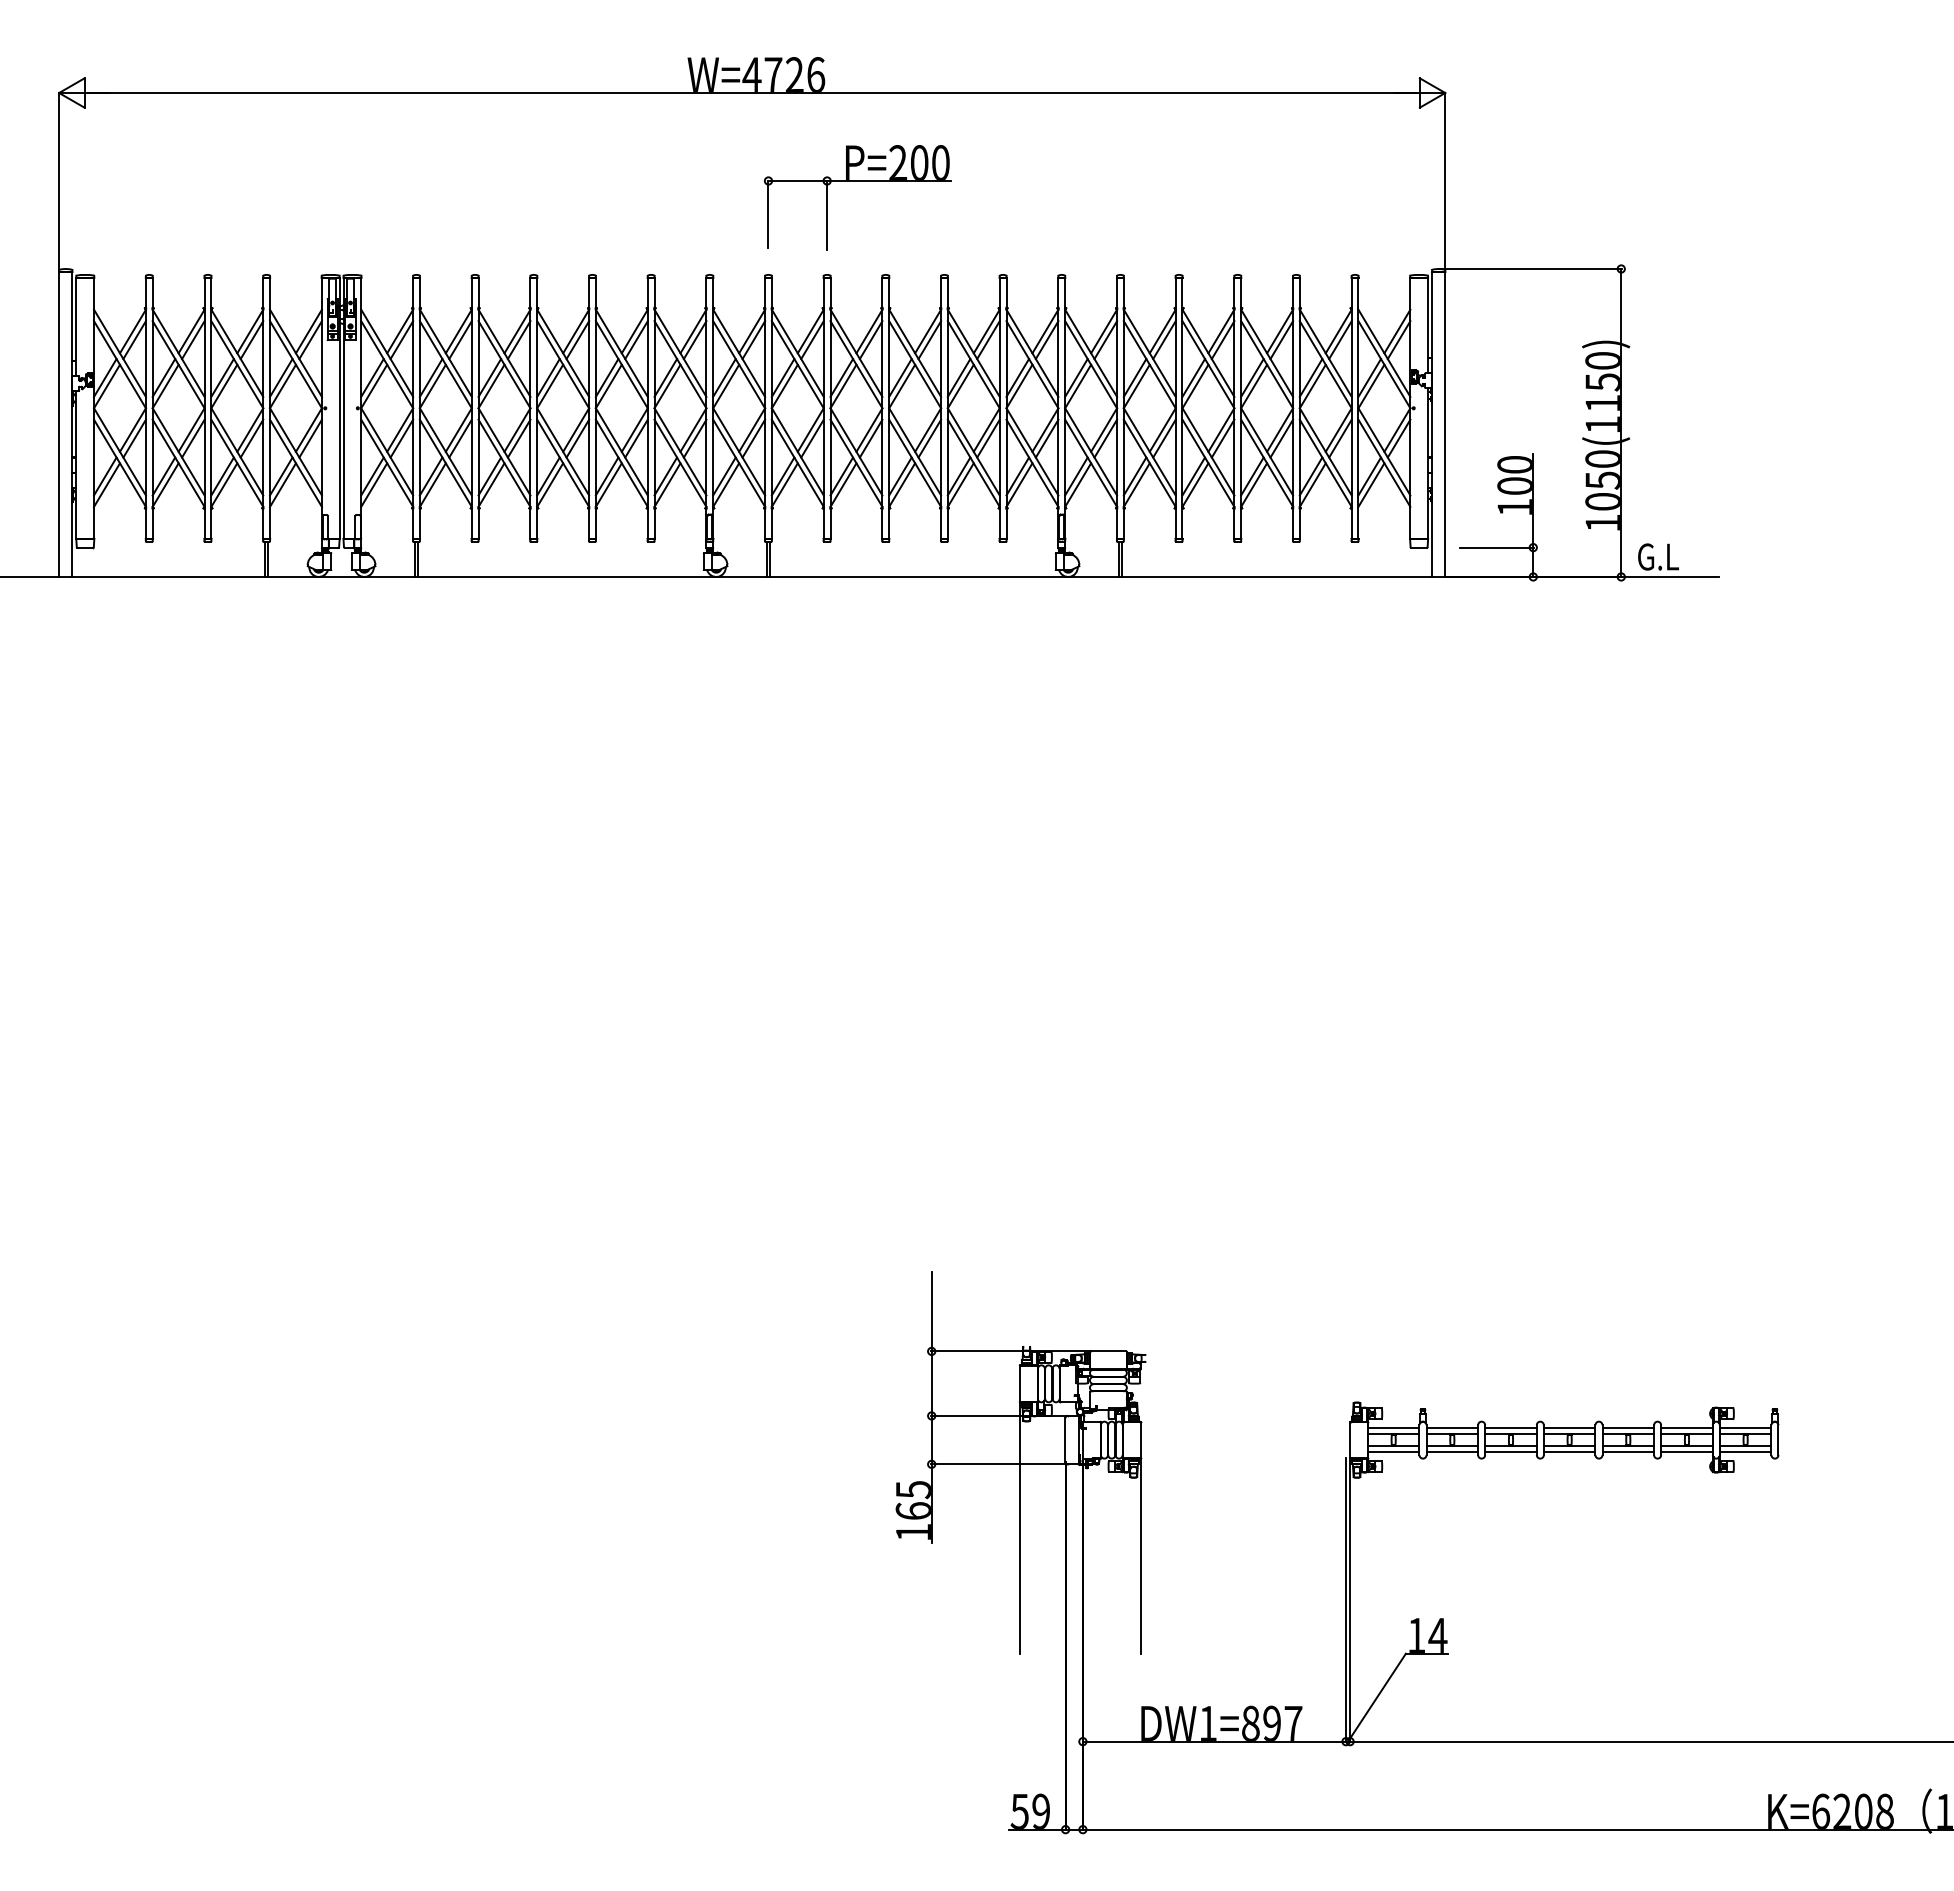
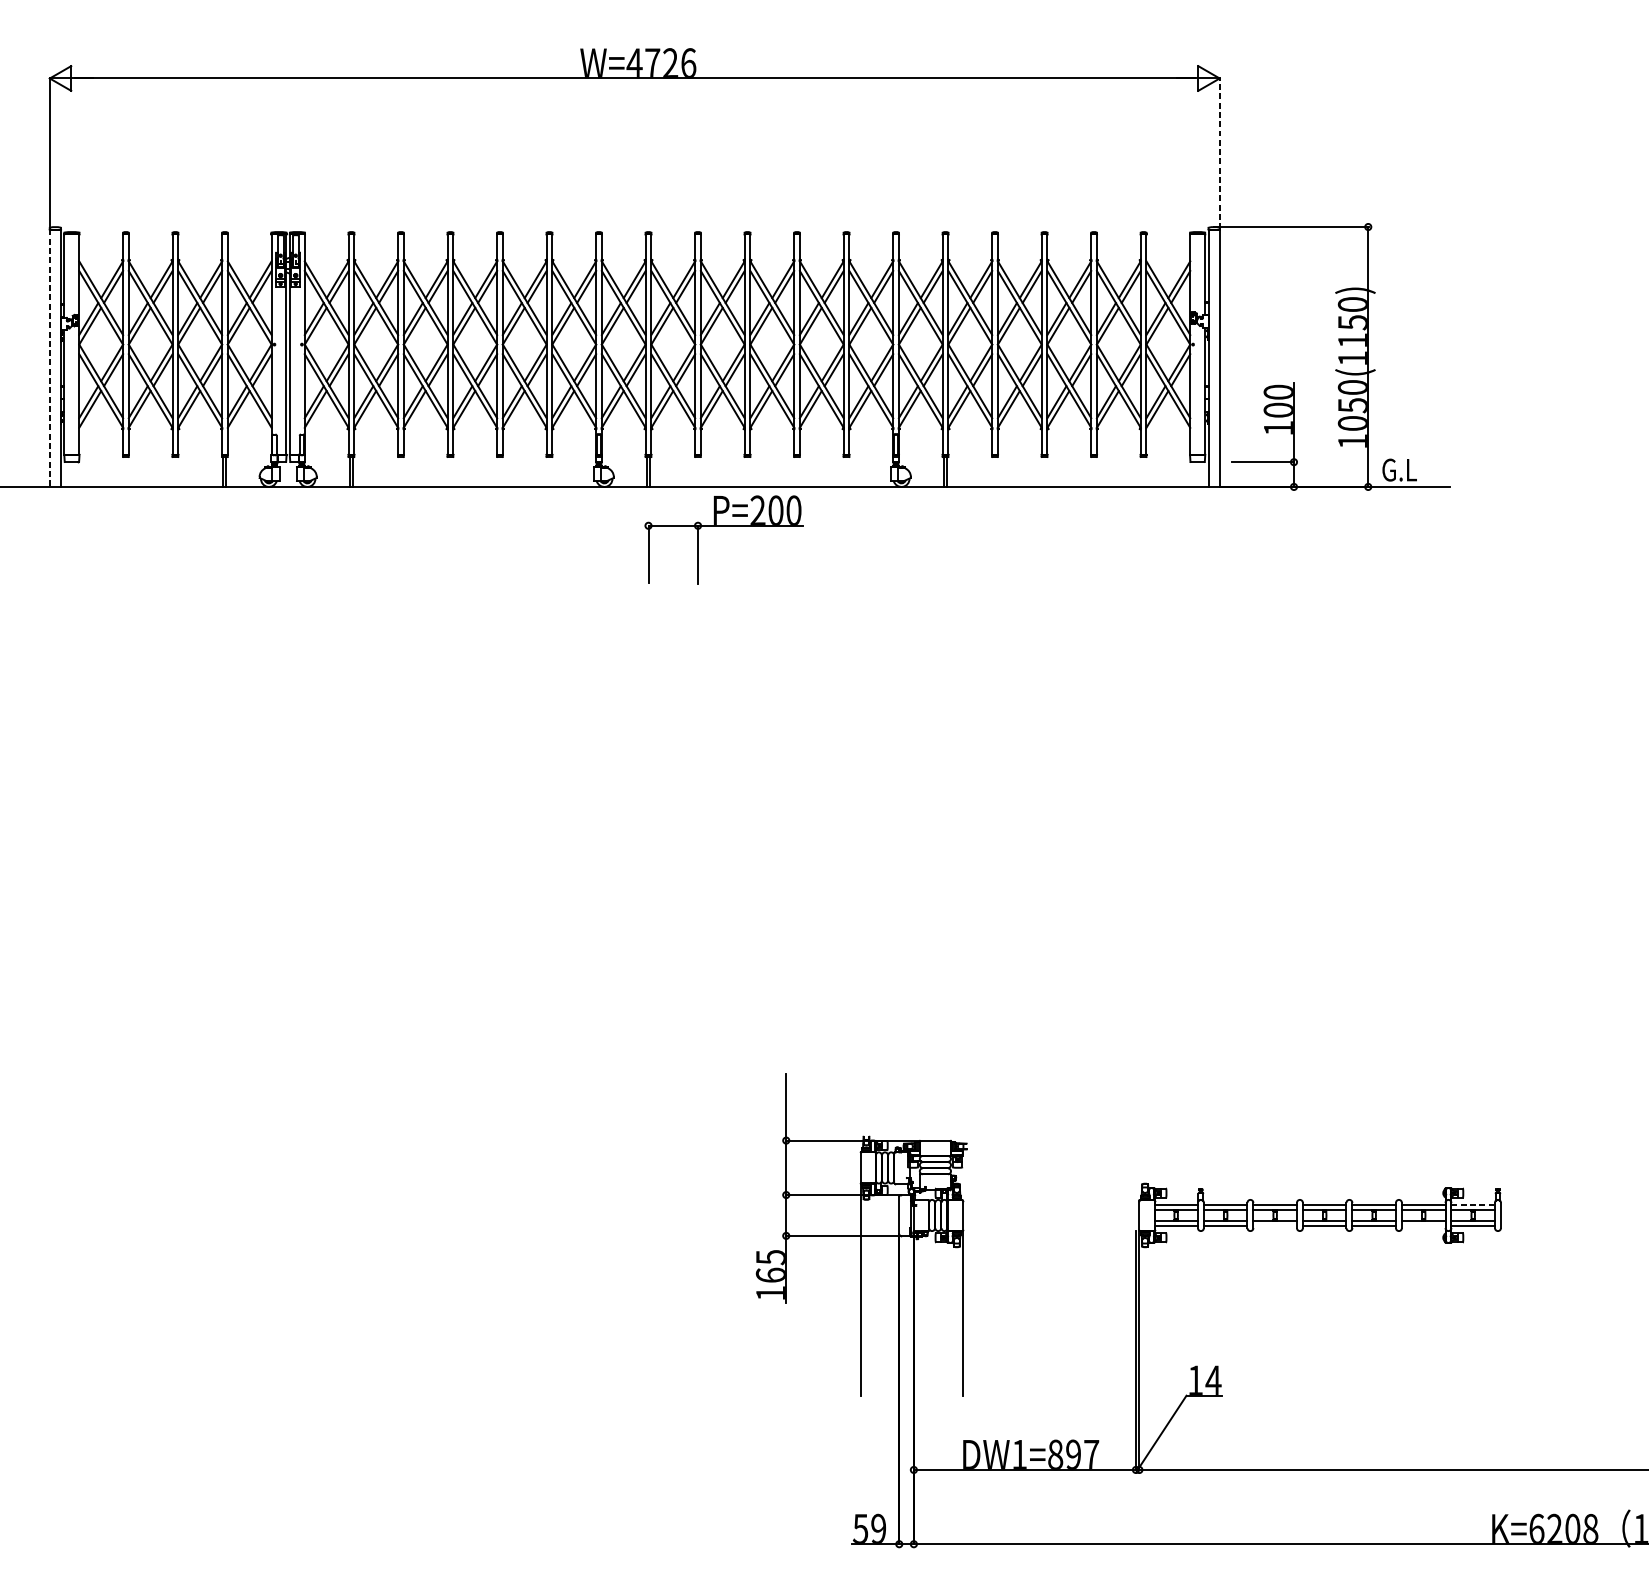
part: (857, 181) -> (723, 526), moved
line: (1445, 181) -> (1219, 153), solid -> dashed
line: (59, 424) -> (50, 358), solid -> dashed
line: (1745, 1428) -> (1473, 1205), solid -> dashed
line: (1510, 1452) -> (1274, 1225), removed
line: (1686, 1452) -> (1423, 1225), removed

